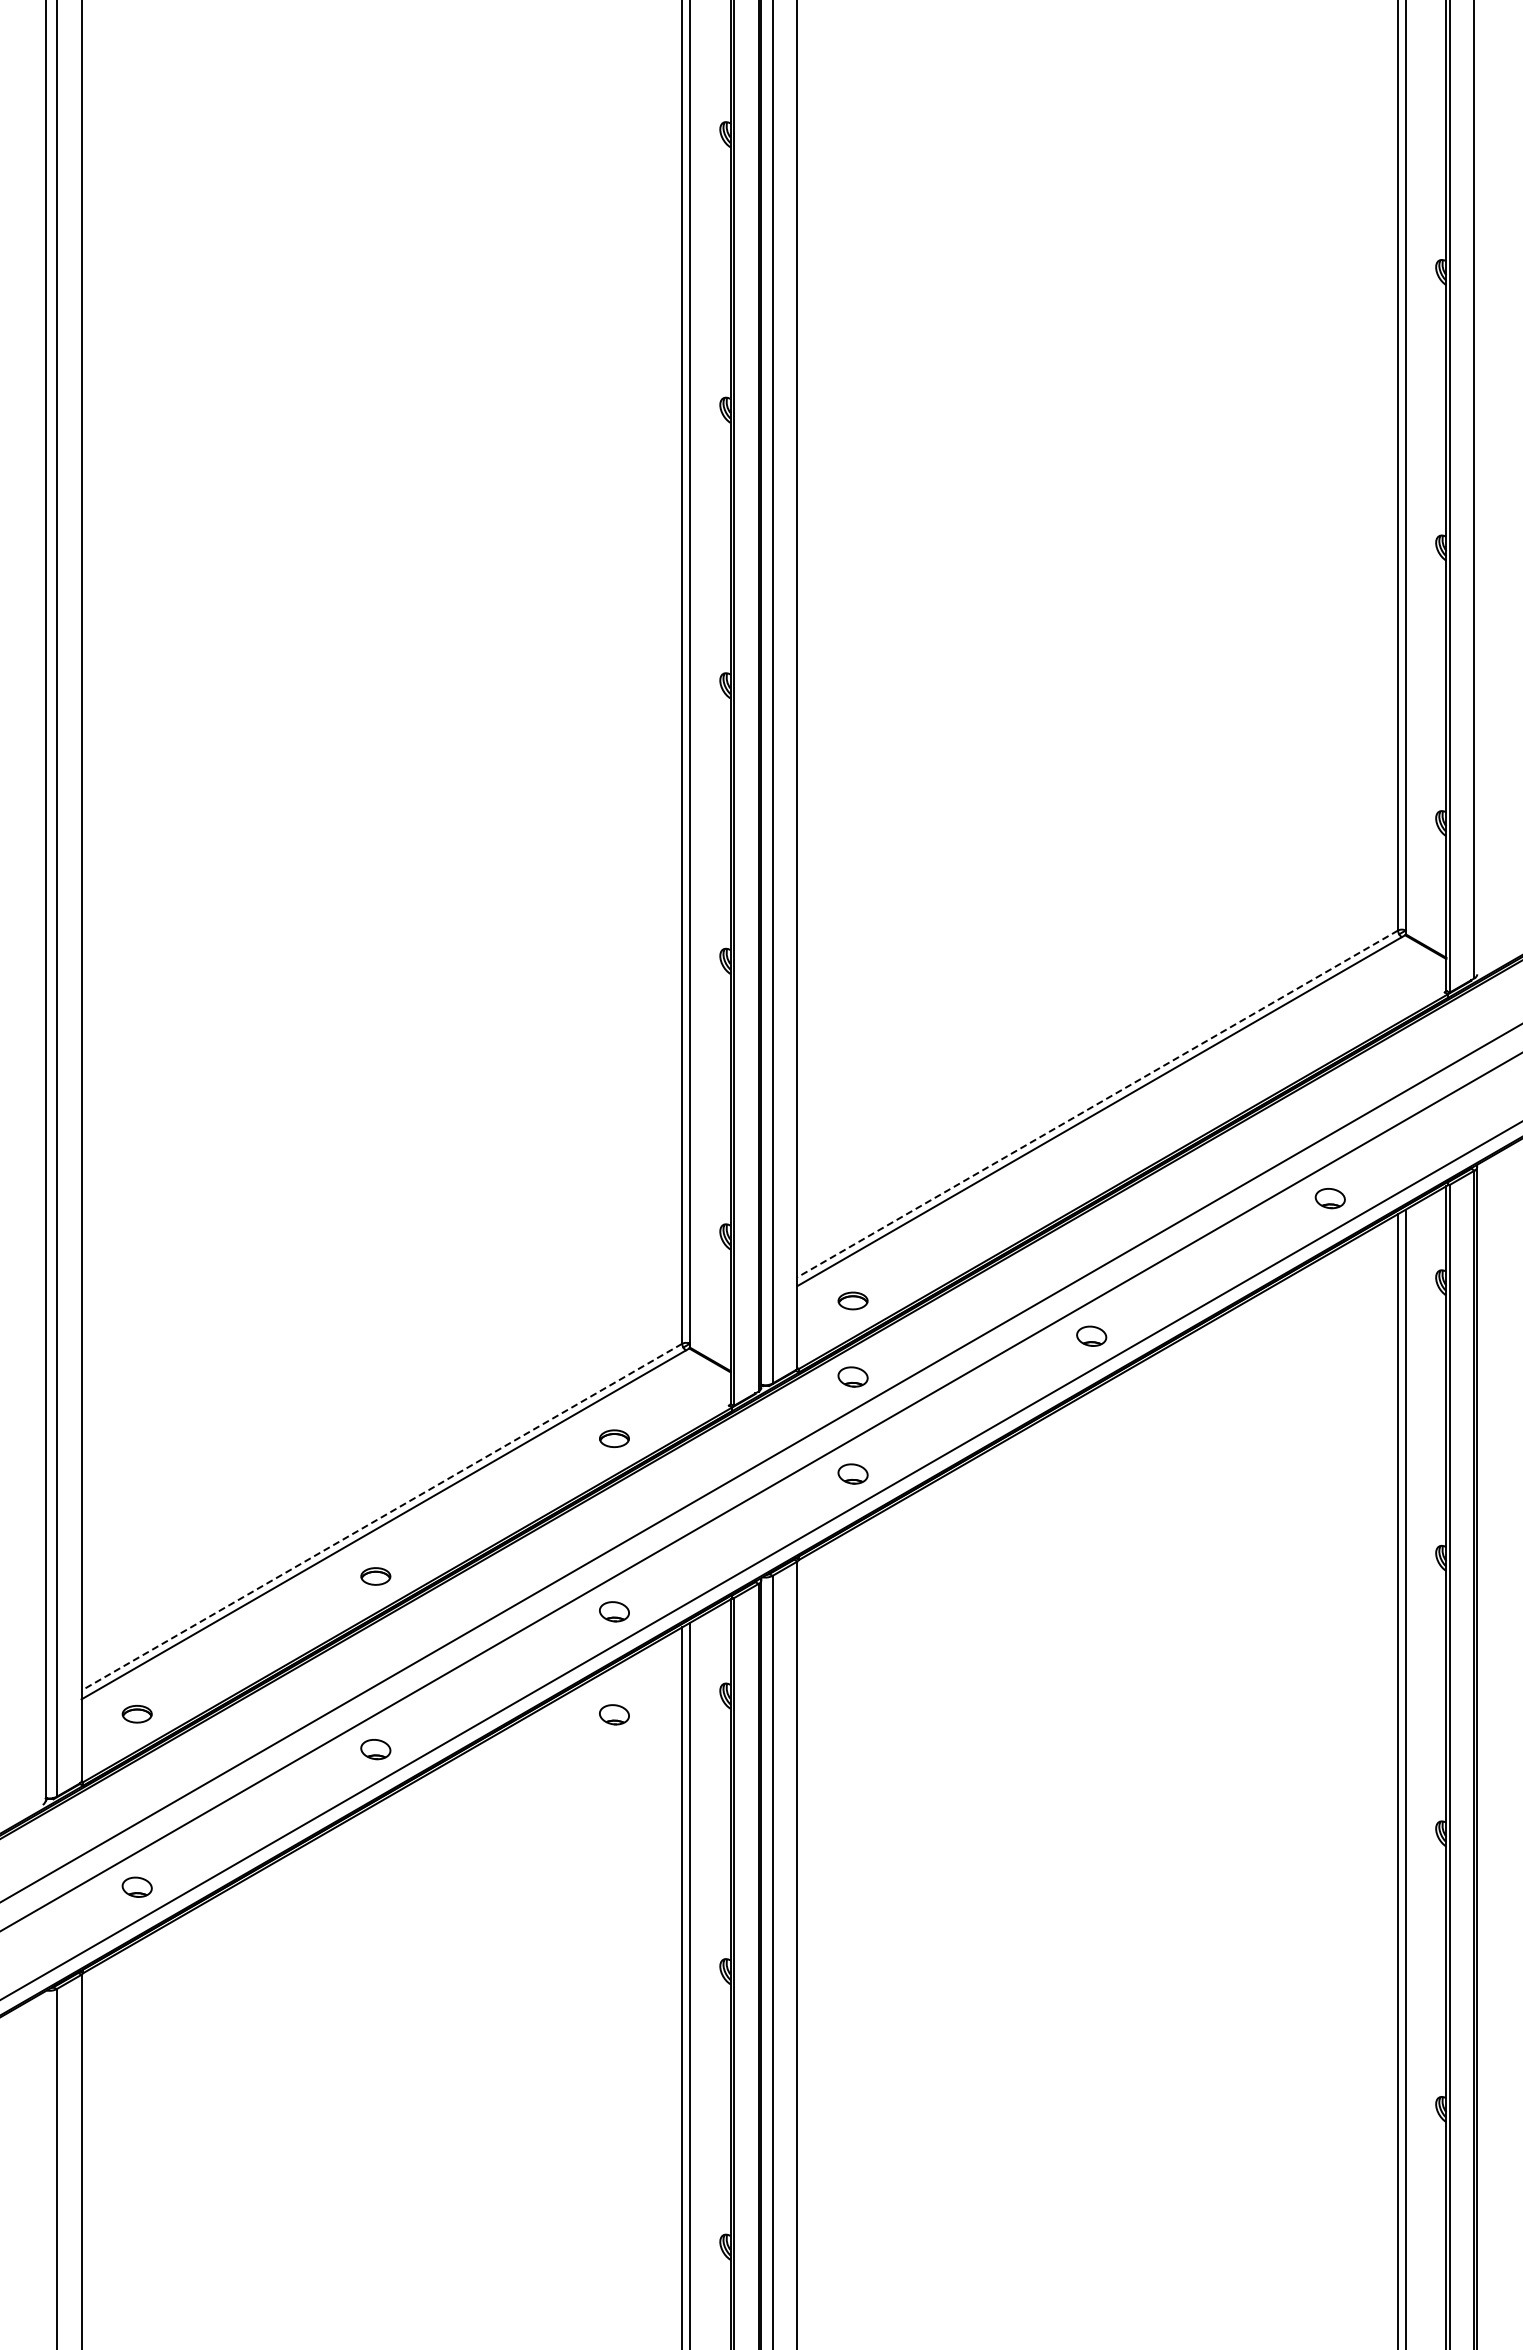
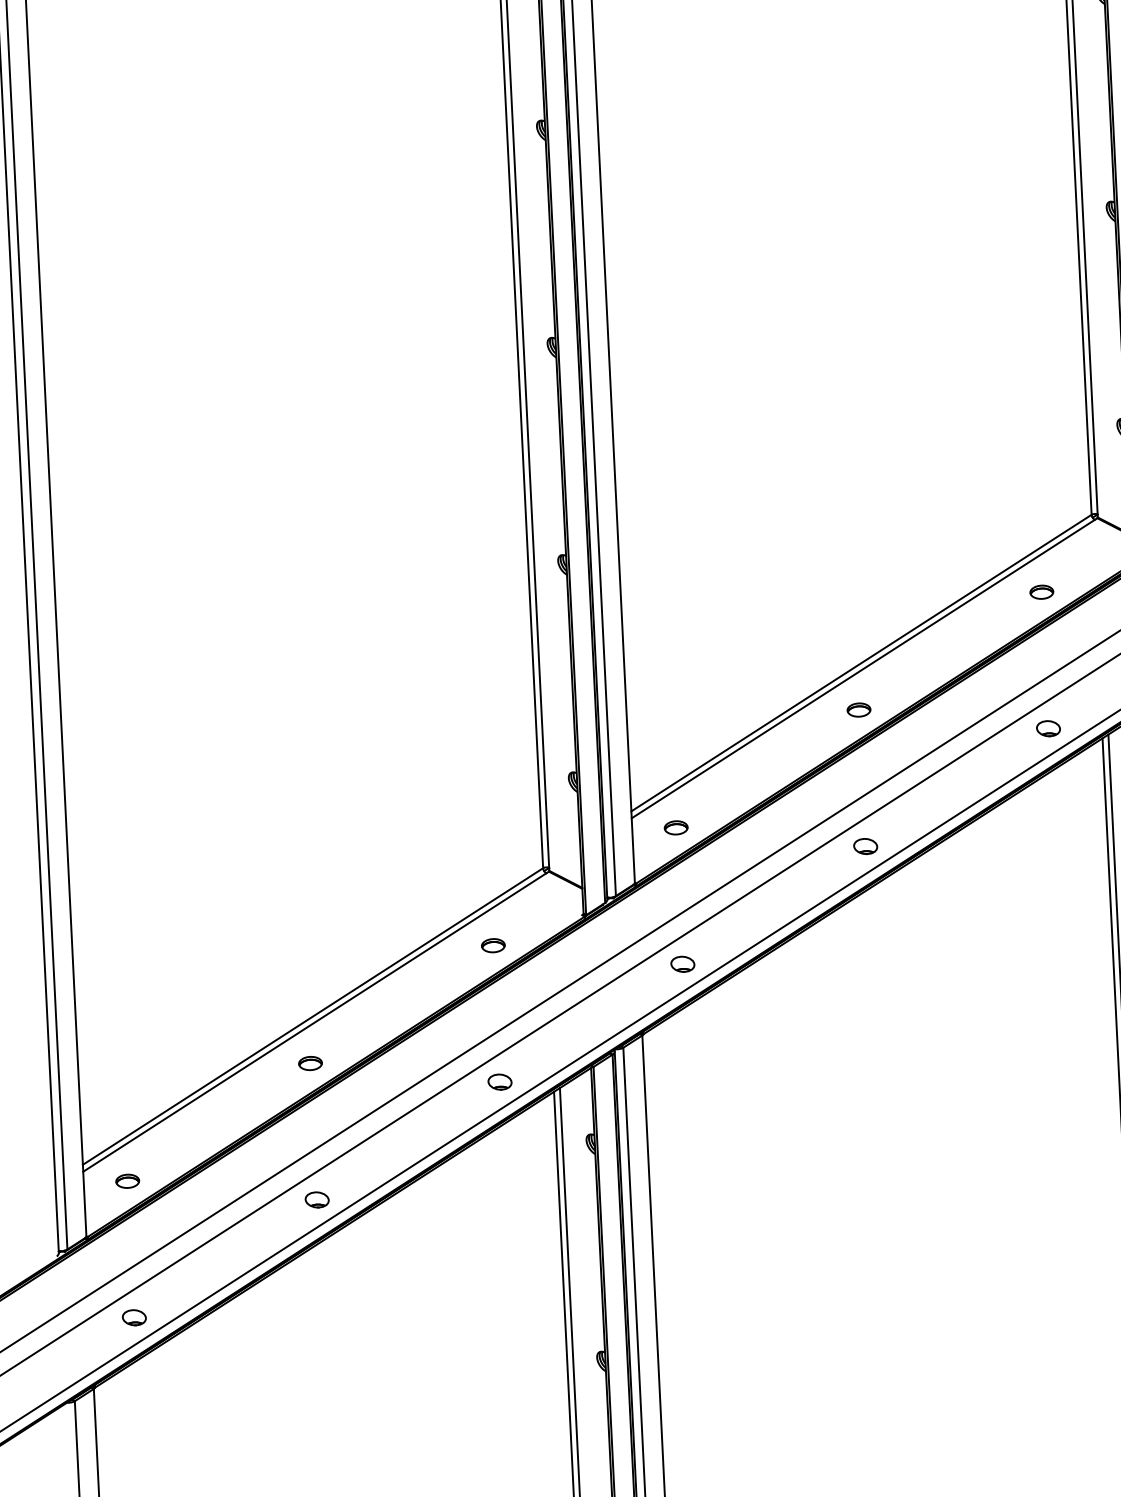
part: (1329, 1025) -> (1041, 592), added
line: (1097, 1103) -> (861, 662), dashed -> solid
part: (1091, 1163) -> (858, 710), added
part: (852, 1376) -> (678, 887), removed
line: (381, 1517) -> (312, 1016), dashed -> solid
part: (614, 1714) -> (504, 1163), removed

